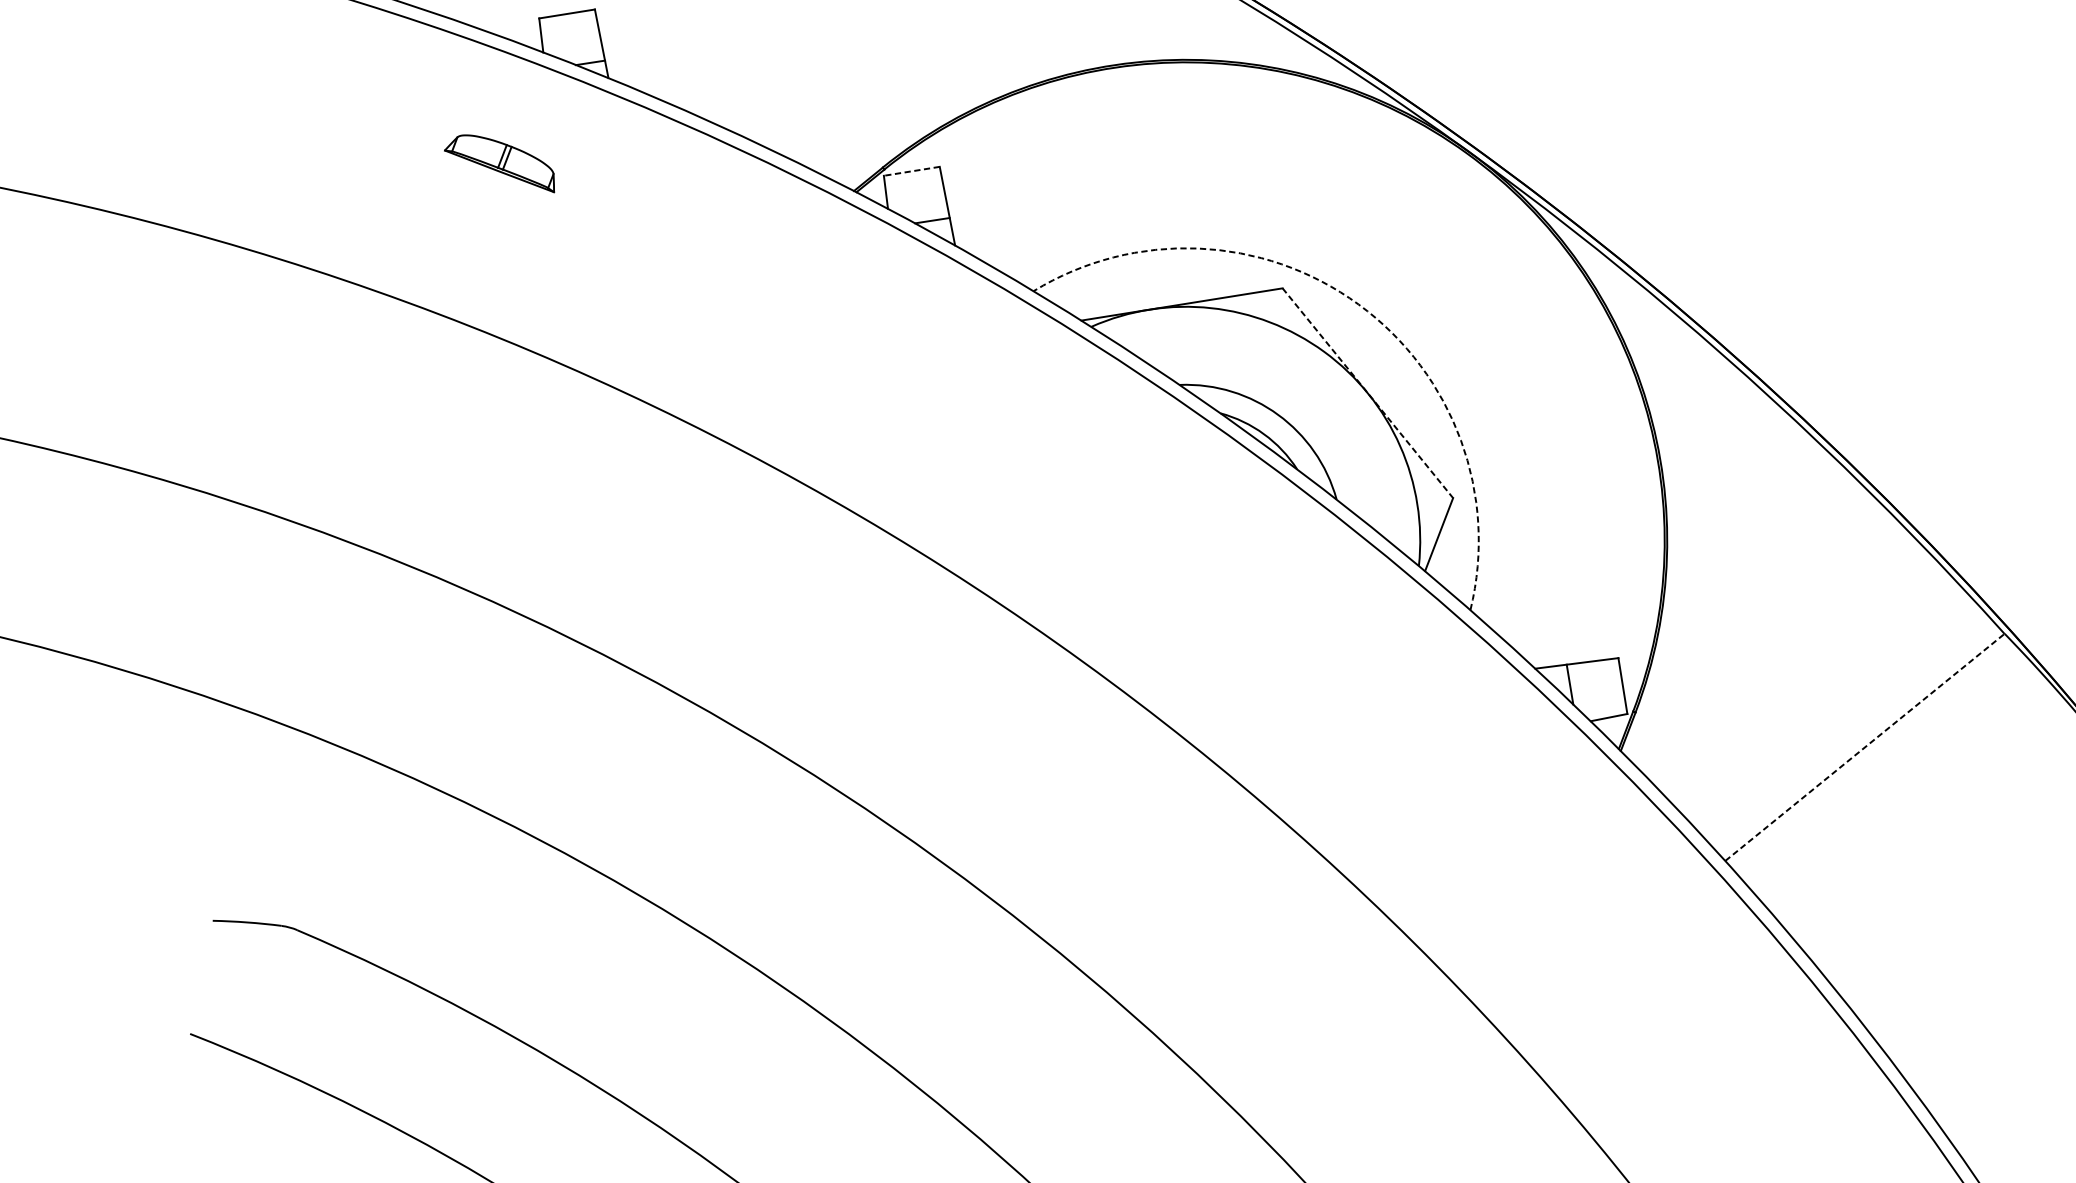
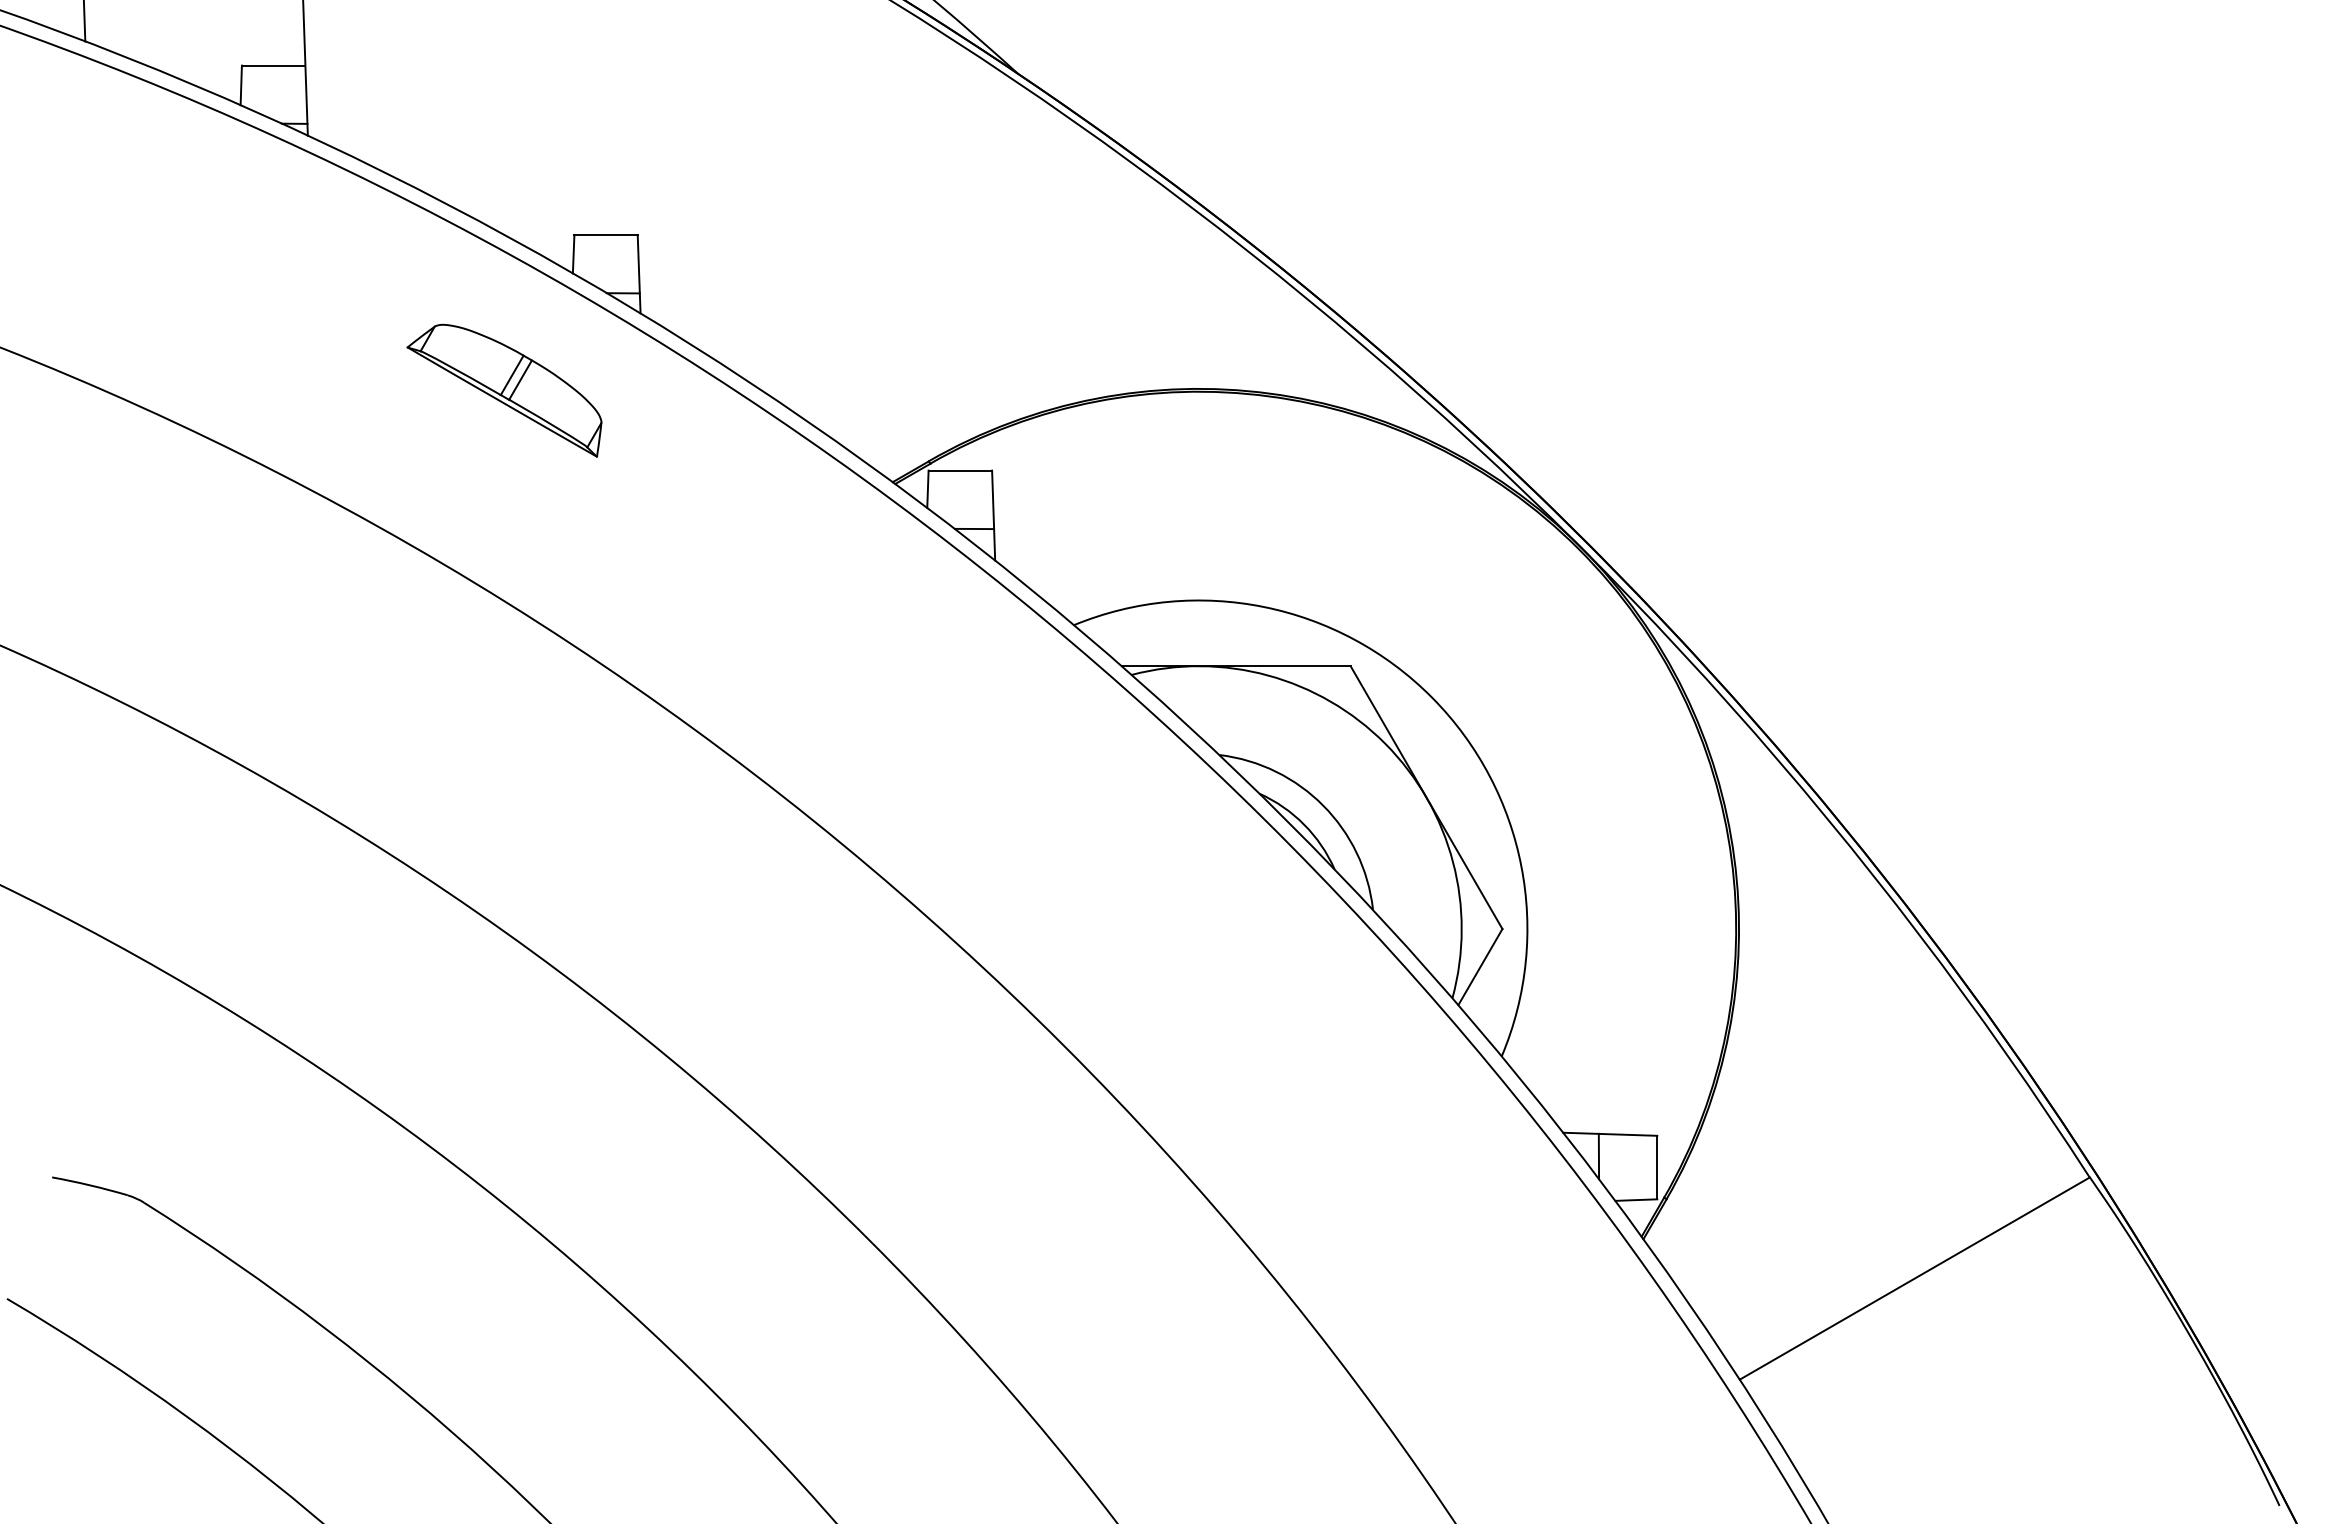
part: (499, 165) -> (504, 390), size x1.67
line: (911, 171) -> (960, 470), dashed -> solid
arc: (1359, 304) -> (1432, 697), dashed -> solid
line: (1367, 393) -> (1426, 797), dashed -> solid
line: (1865, 747) -> (1915, 1278), dashed -> solid

